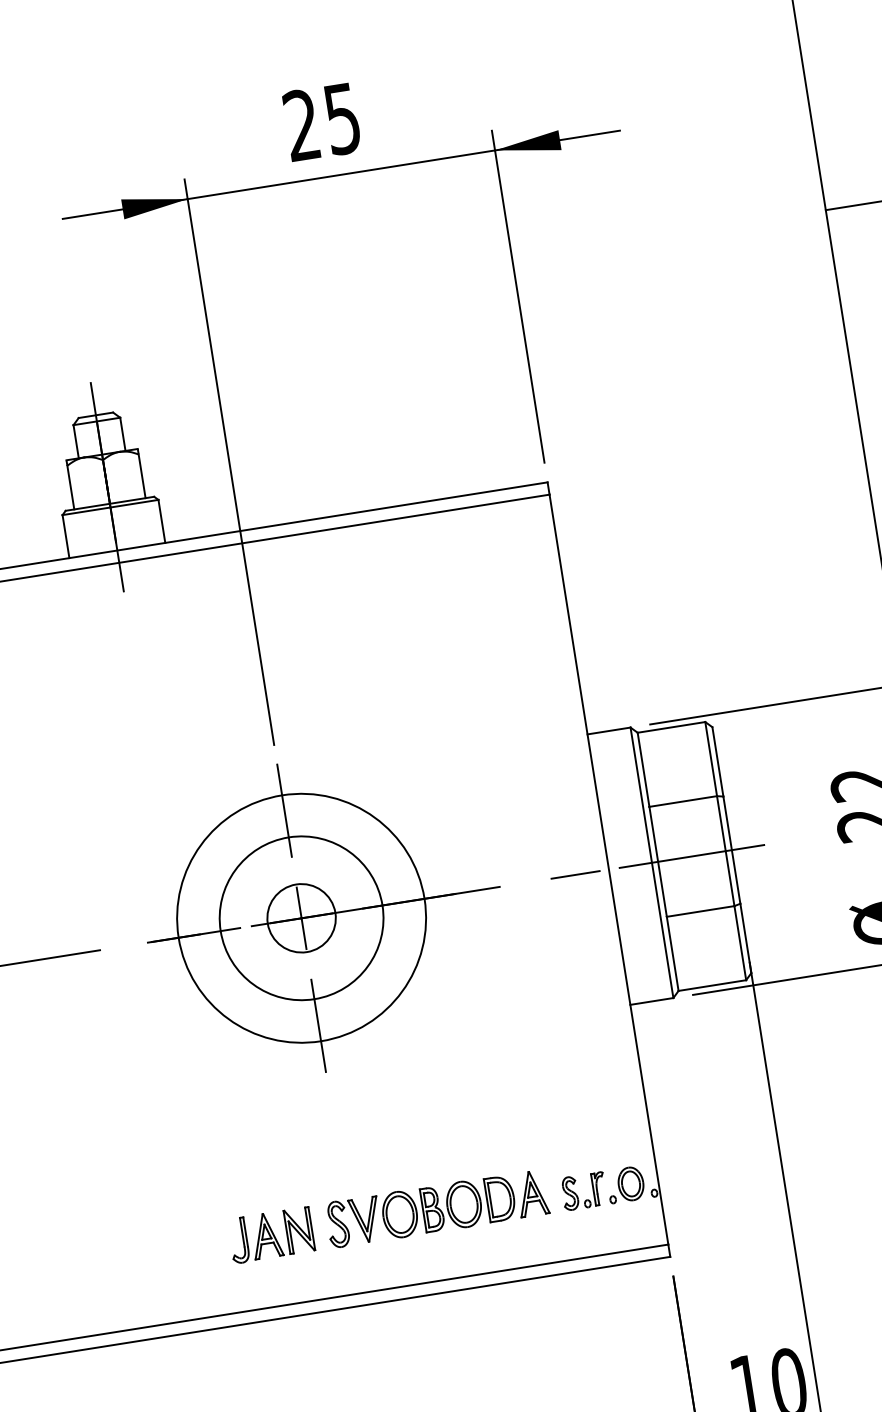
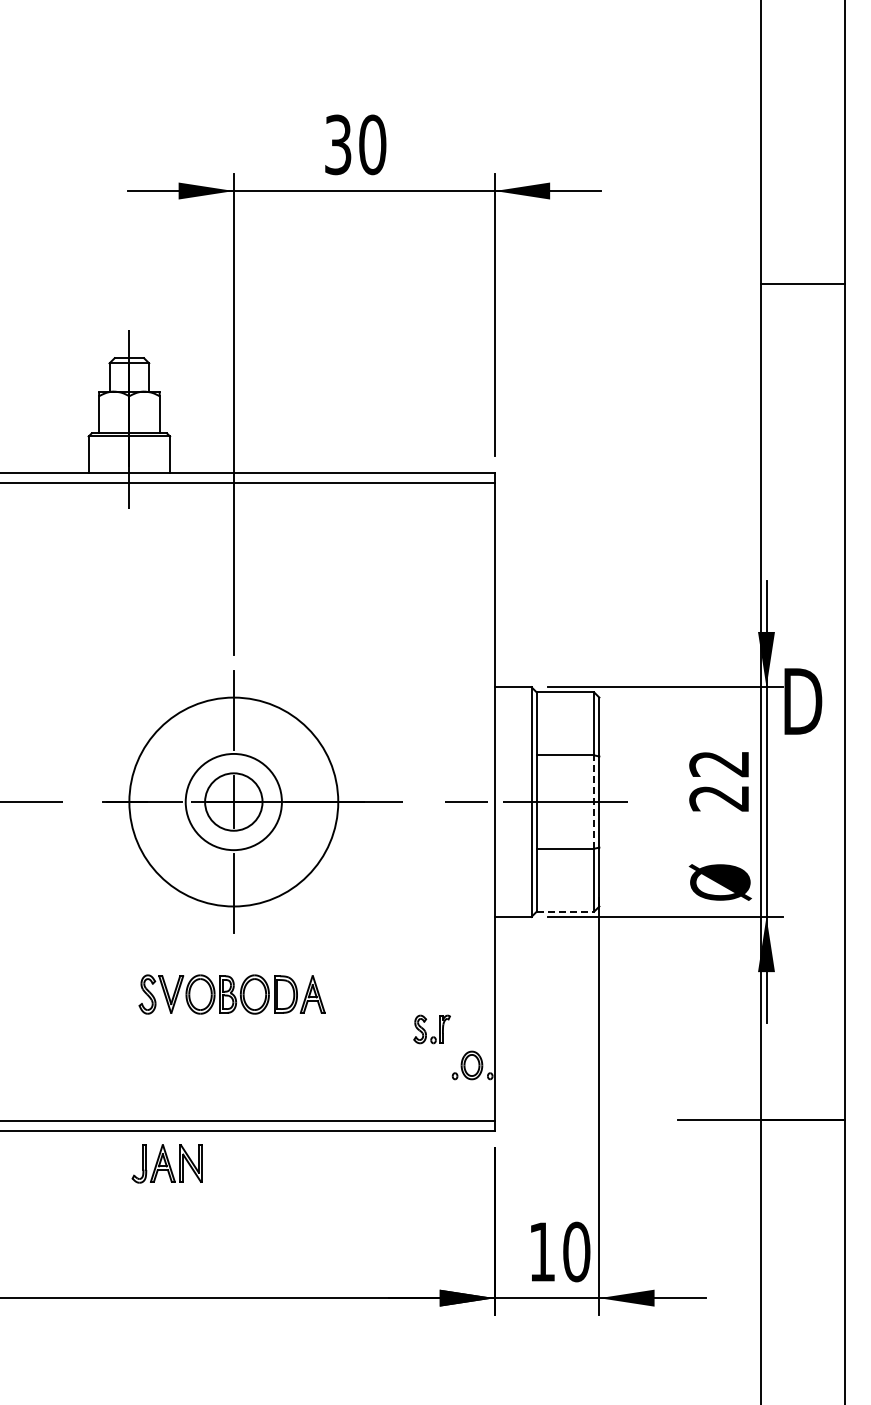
text: (322, 121) -> (355, 144), 25 -> 30
line: (726, 851) -> (594, 802), solid -> dashed
circle: (301, 917) -> (233, 801), size x0.7
line: (712, 985) -> (565, 911), solid -> dashed
part: (583, 1191) -> (431, 1029), moved
part: (436, 1208) -> (231, 994), moved
part: (270, 1235) -> (166, 1163), moved

